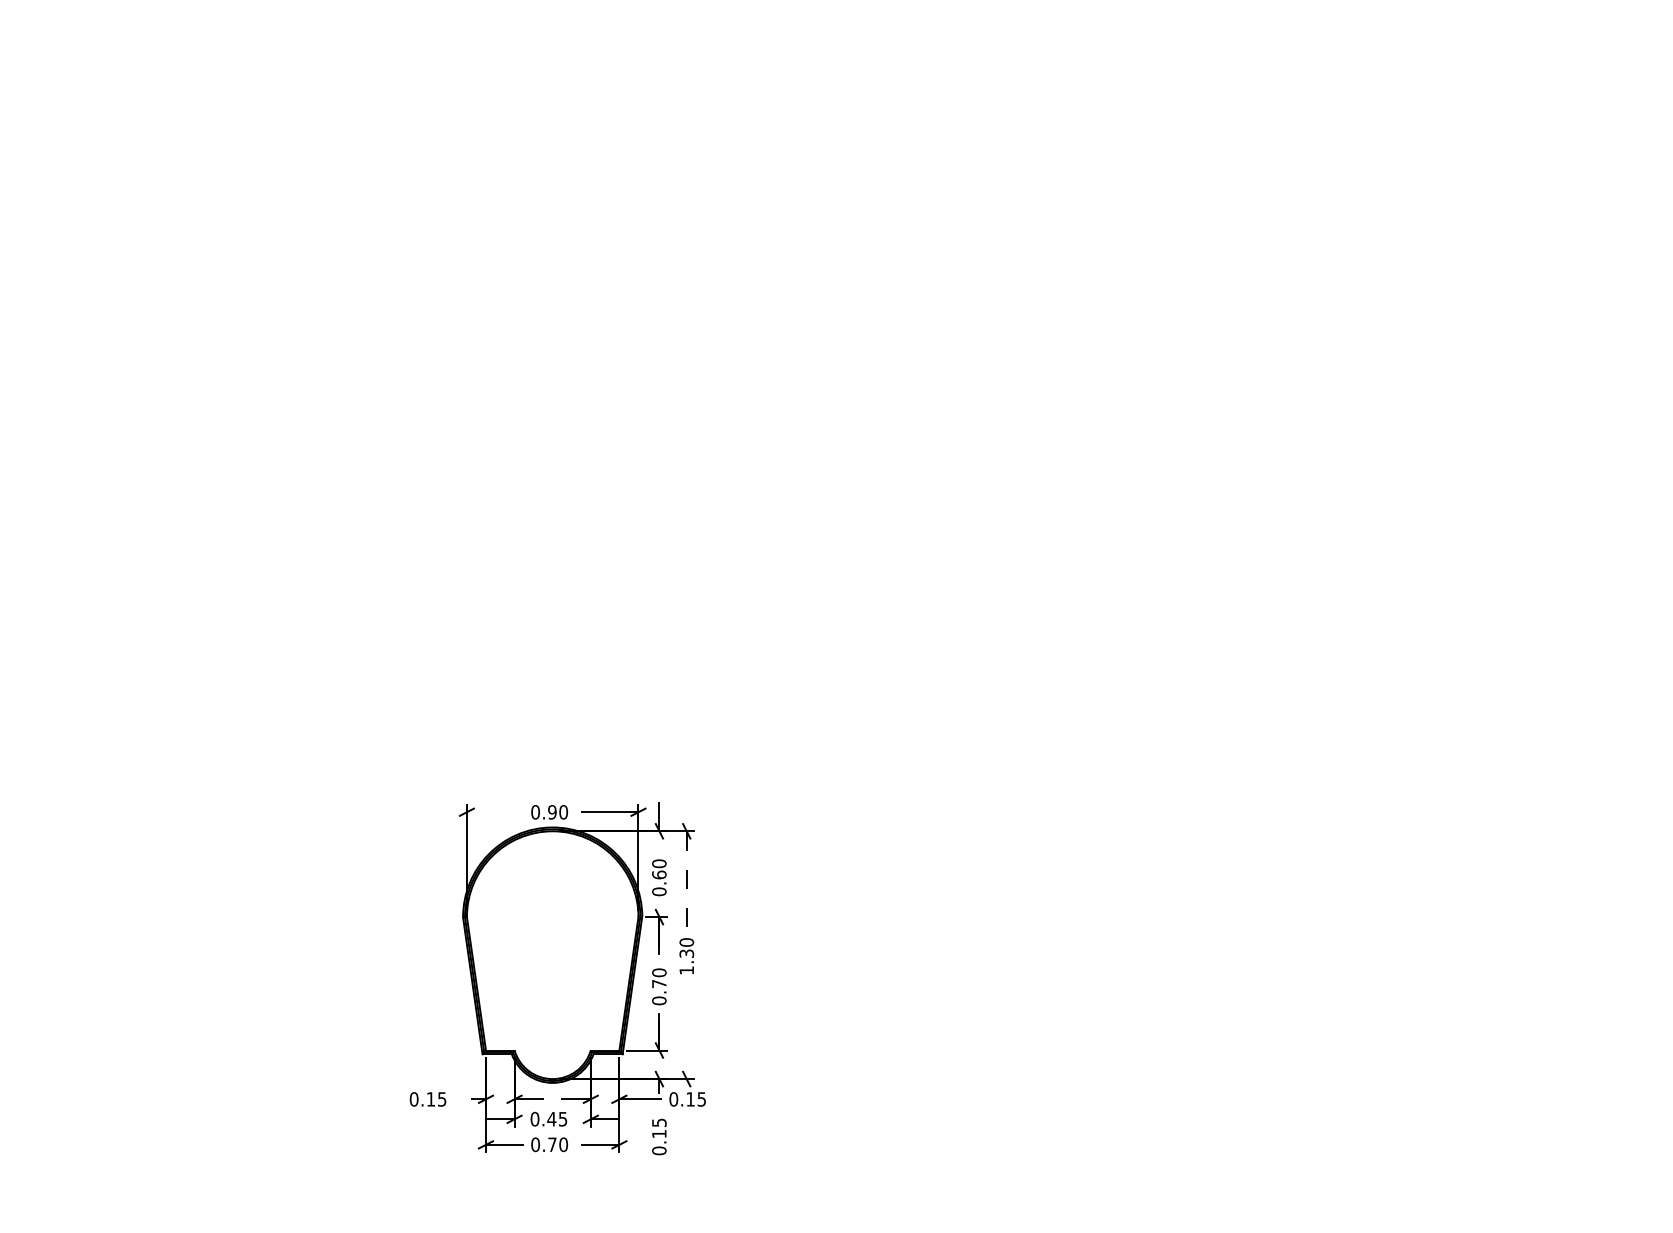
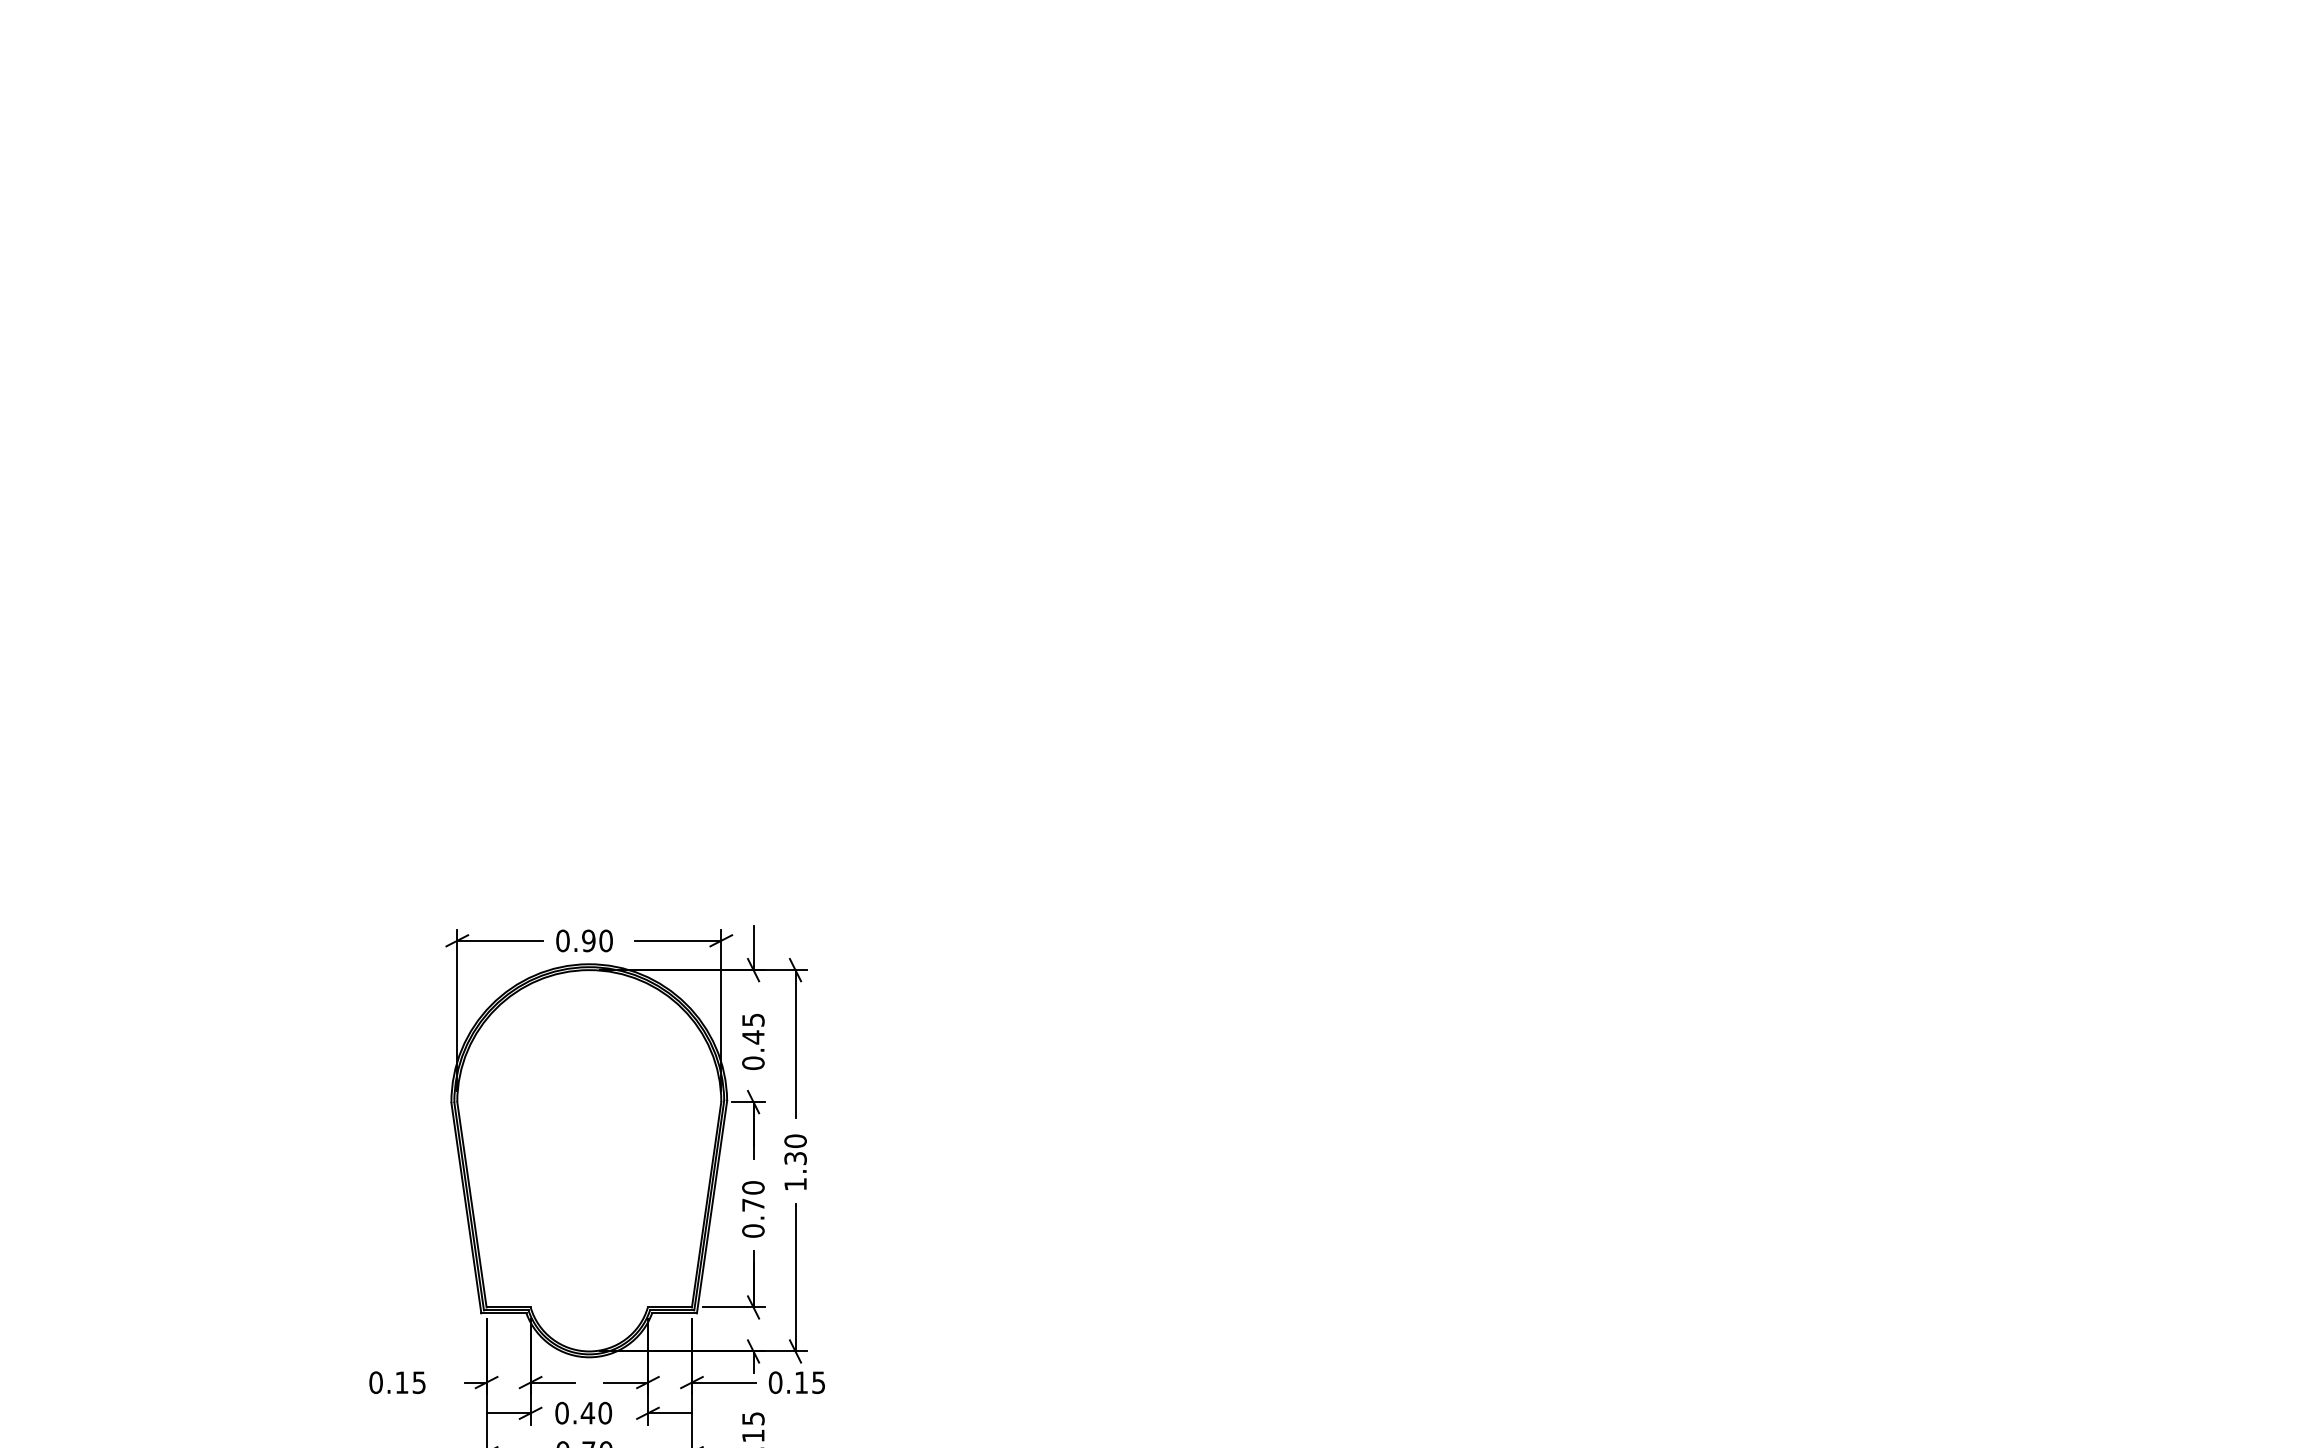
line: (494, 812) -> (499, 941), added
text: (659, 869) -> (753, 1028), 0.60 -> 0.45
line: (686, 879) -> (795, 1044), dashed -> solid
line: (686, 1031) -> (795, 1278), added
text: (562, 1118) -> (604, 1412), 0.45 -> 0.40

